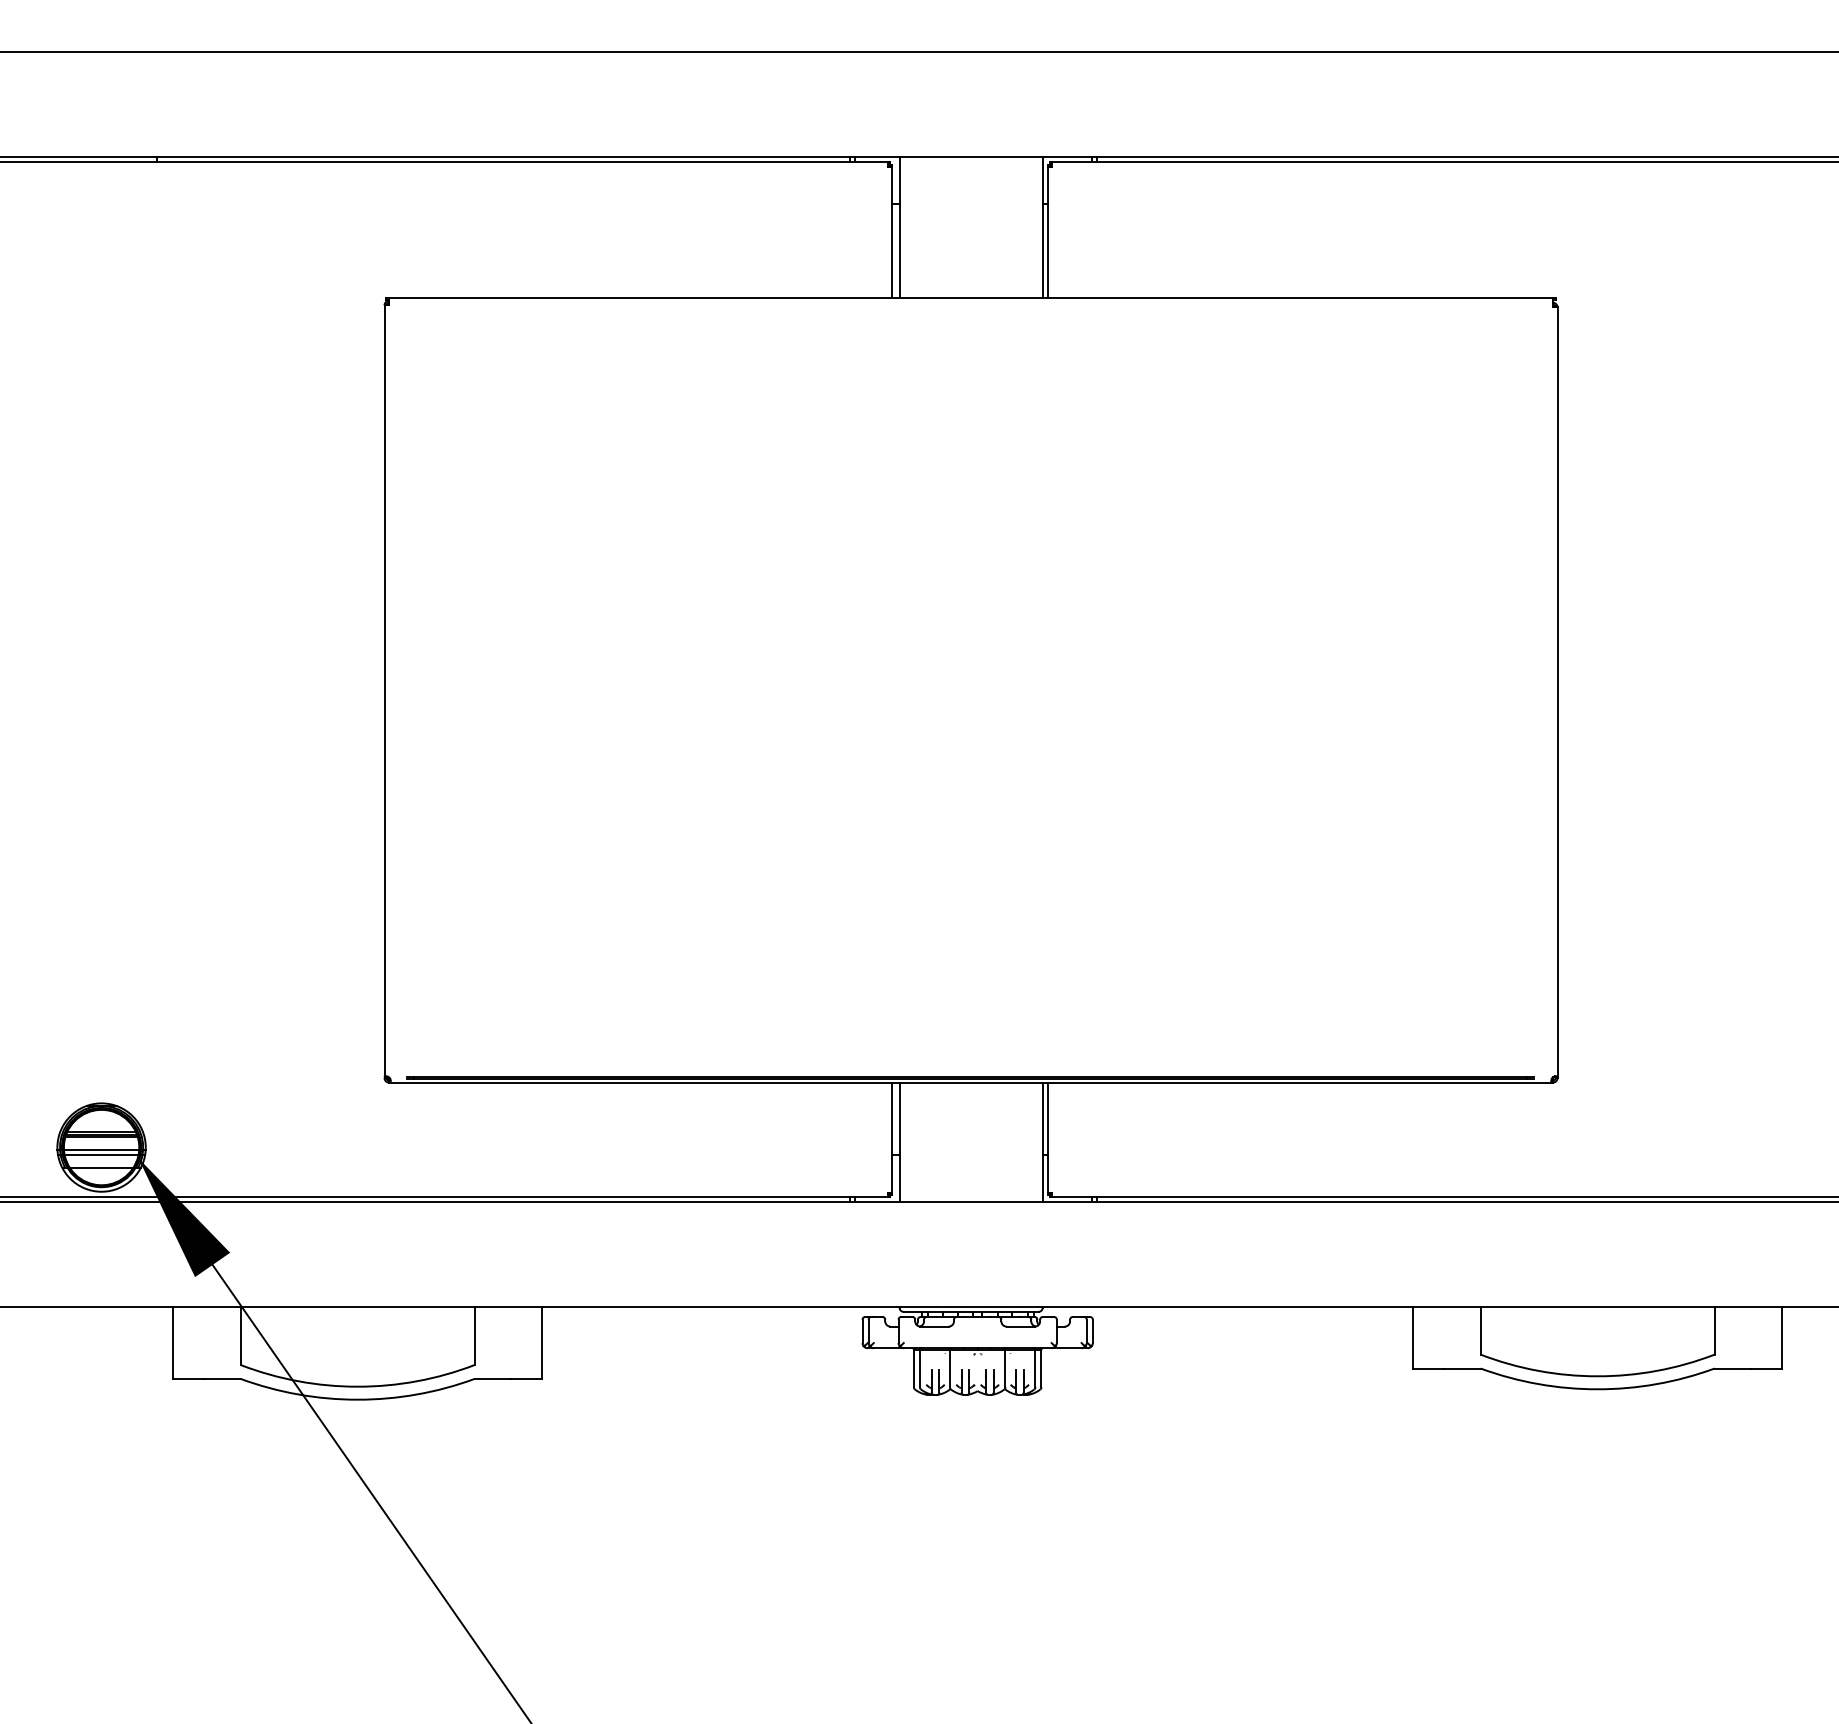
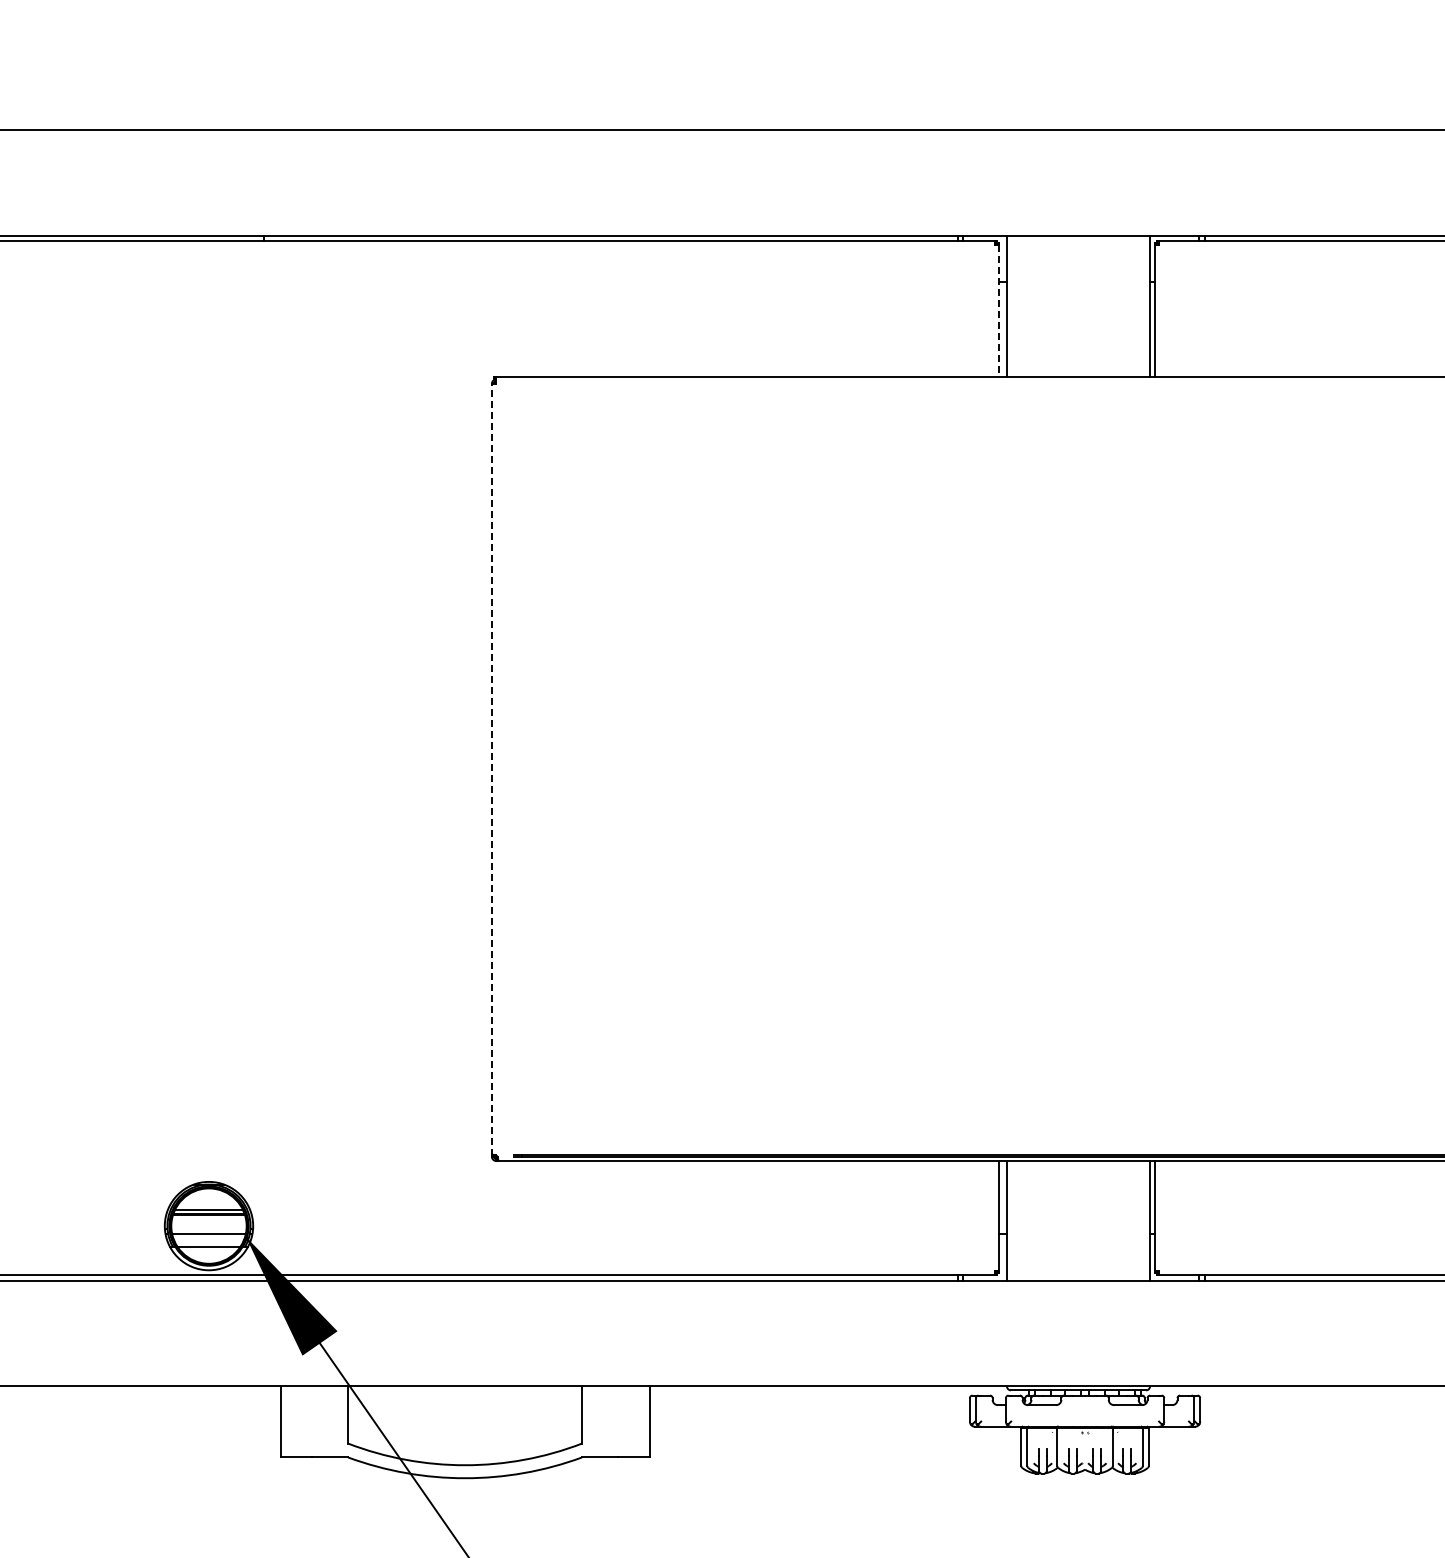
line: (891, 232) -> (998, 311), solid -> dashed
line: (384, 691) -> (491, 770), solid -> dashed
line: (101, 1150) -> (208, 1229), removed

